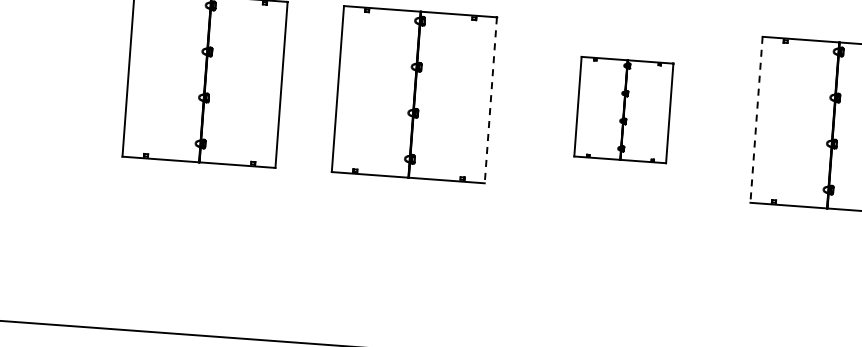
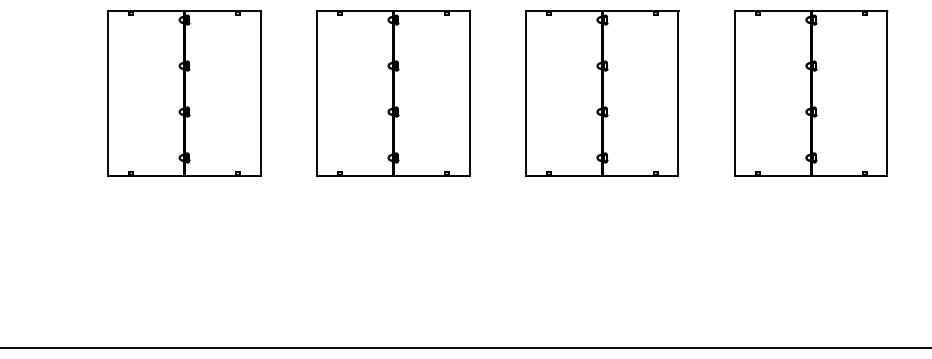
line: (490, 100) -> (469, 93), dashed -> solid
part: (624, 110) -> (602, 93), size x1.67
line: (756, 119) -> (734, 93), dashed -> solid

